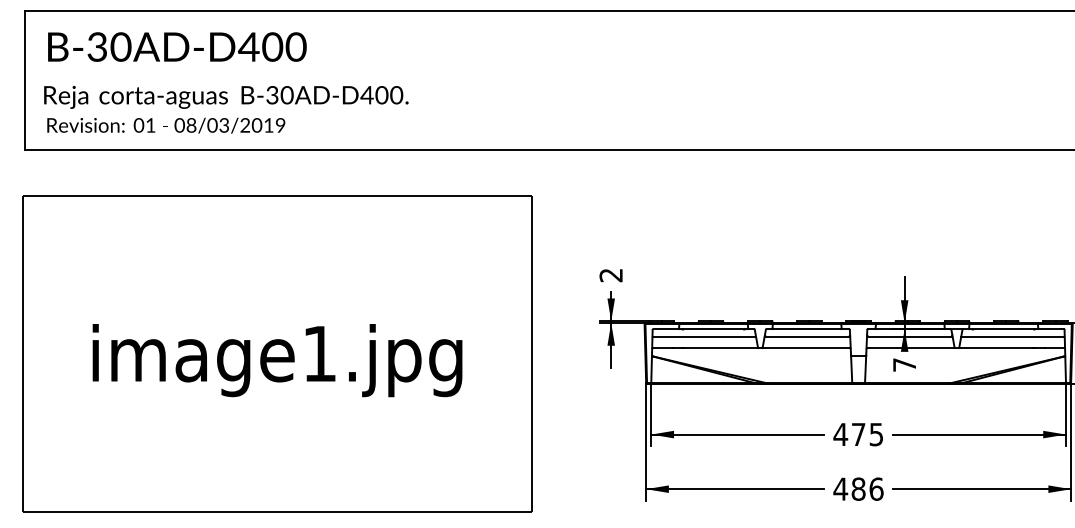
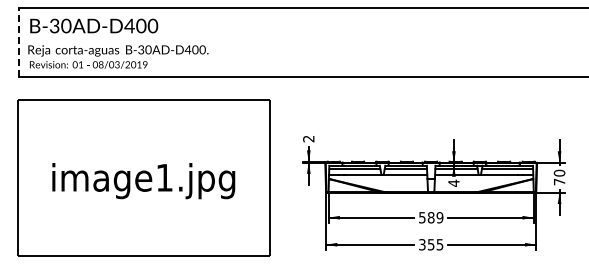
line: (24, 78) -> (18, 41), solid -> dashed
text: (903, 363) -> (453, 182), 7 -> 4
text: (857, 434) -> (430, 217), 475 -> 589
text: (857, 488) -> (430, 244), 486 -> 355

